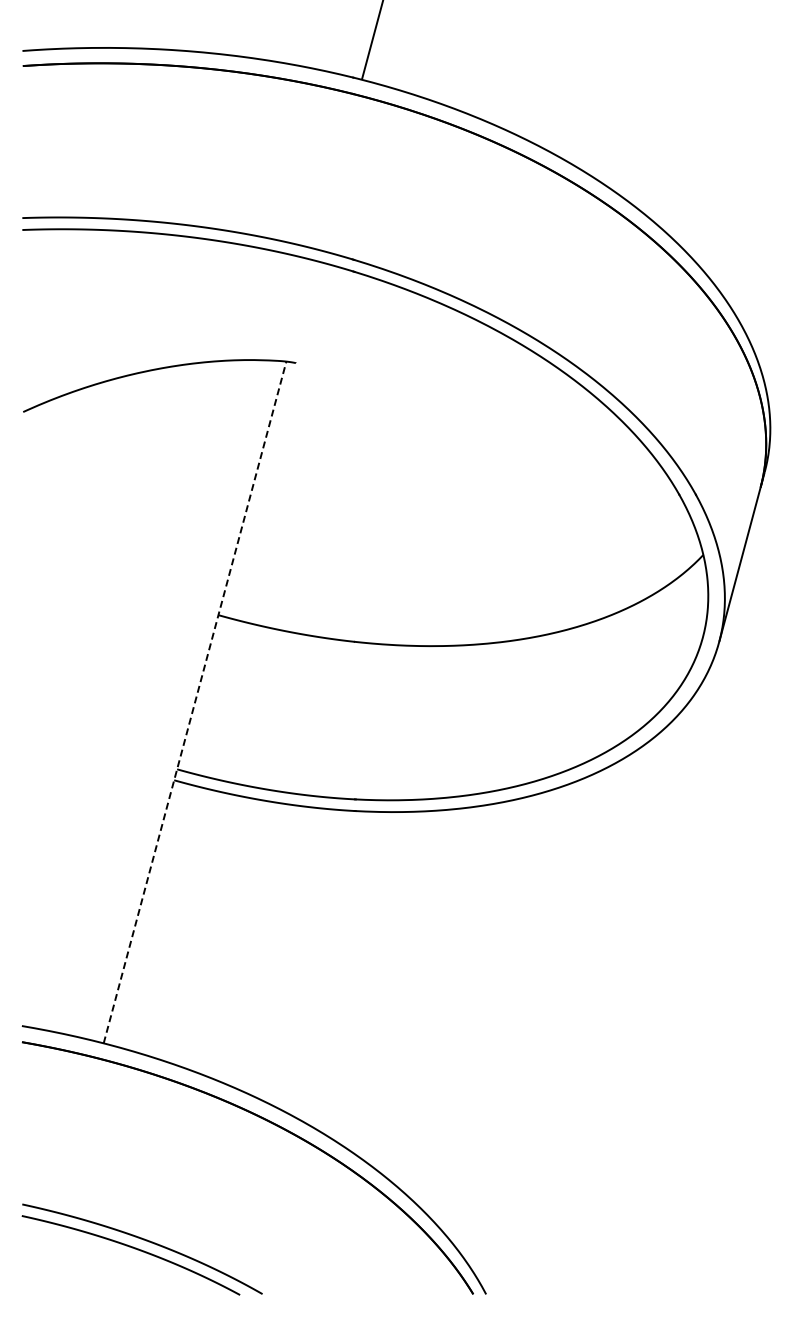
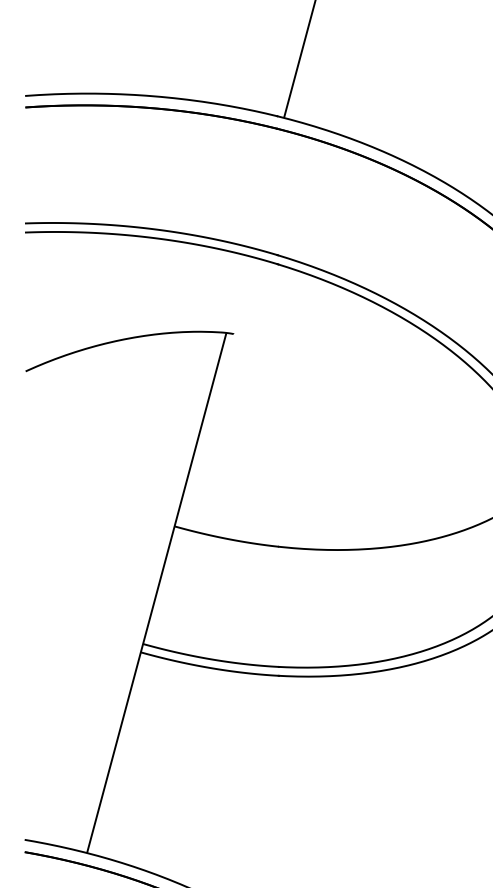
line: (195, 702) -> (157, 593), dashed -> solid

